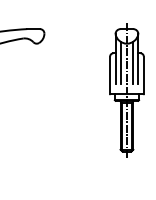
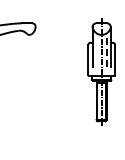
line: (120, 63) -> (96, 50), removed
line: (132, 63) -> (106, 50), solid -> dashed

